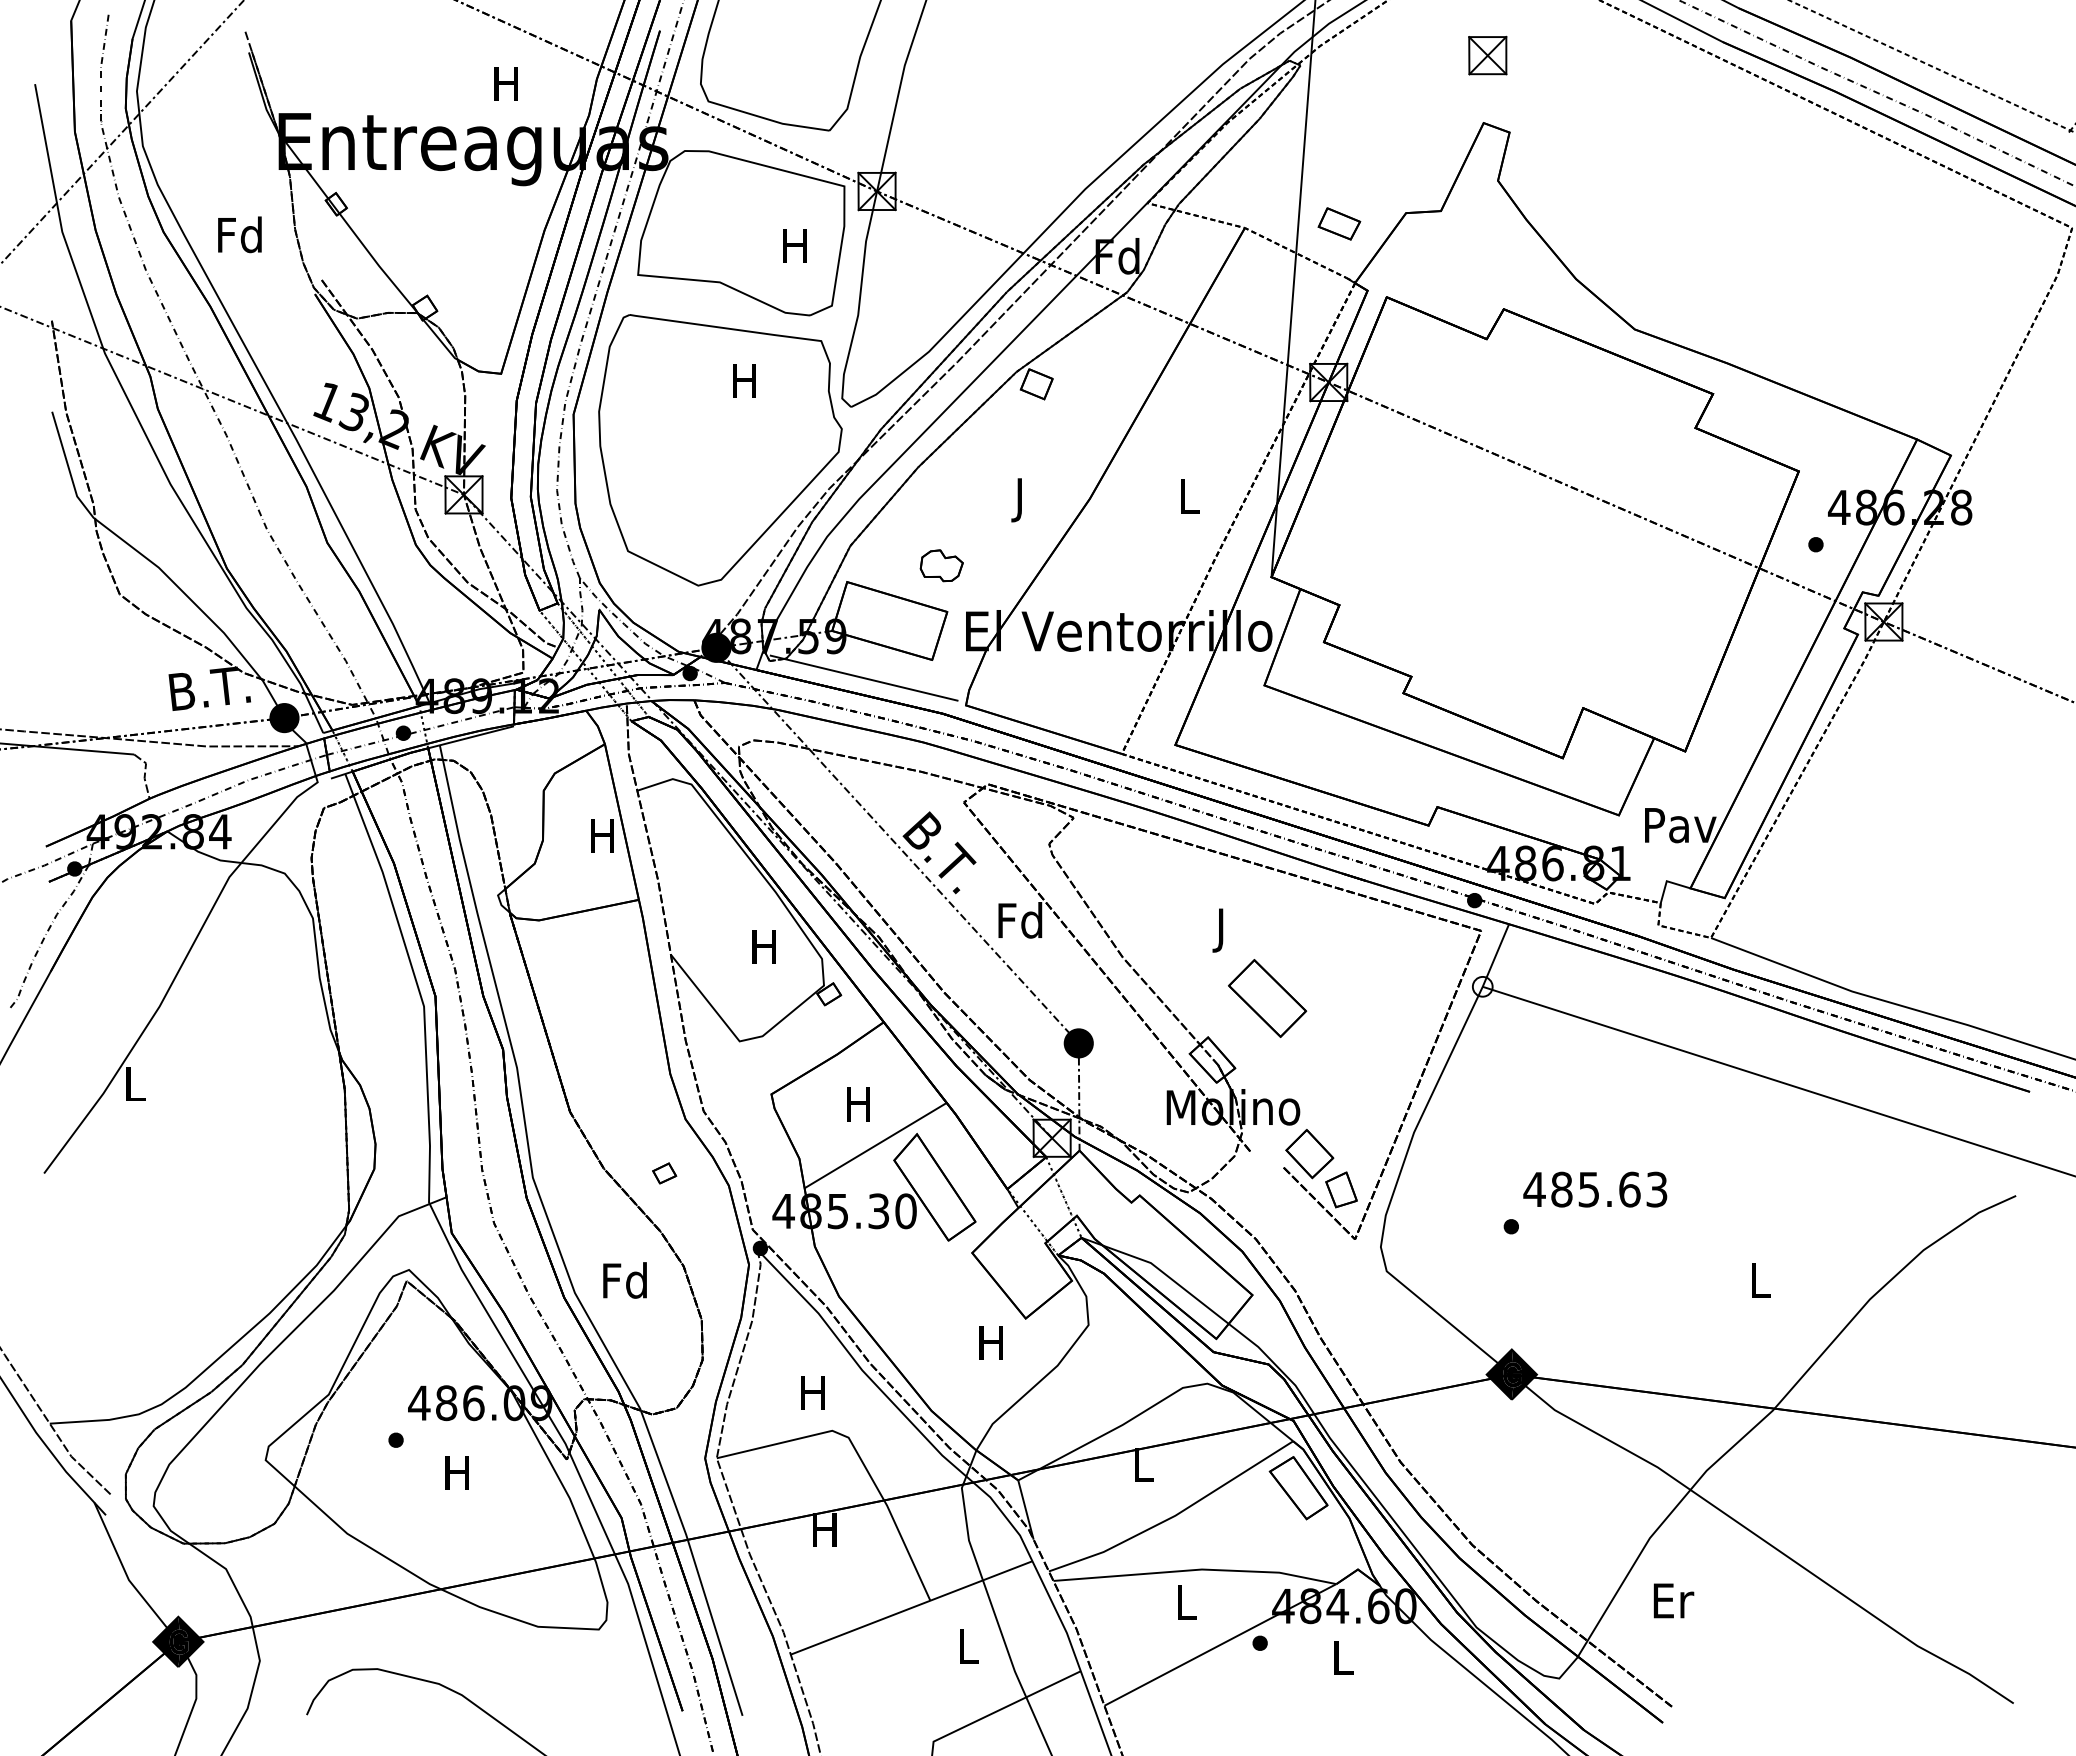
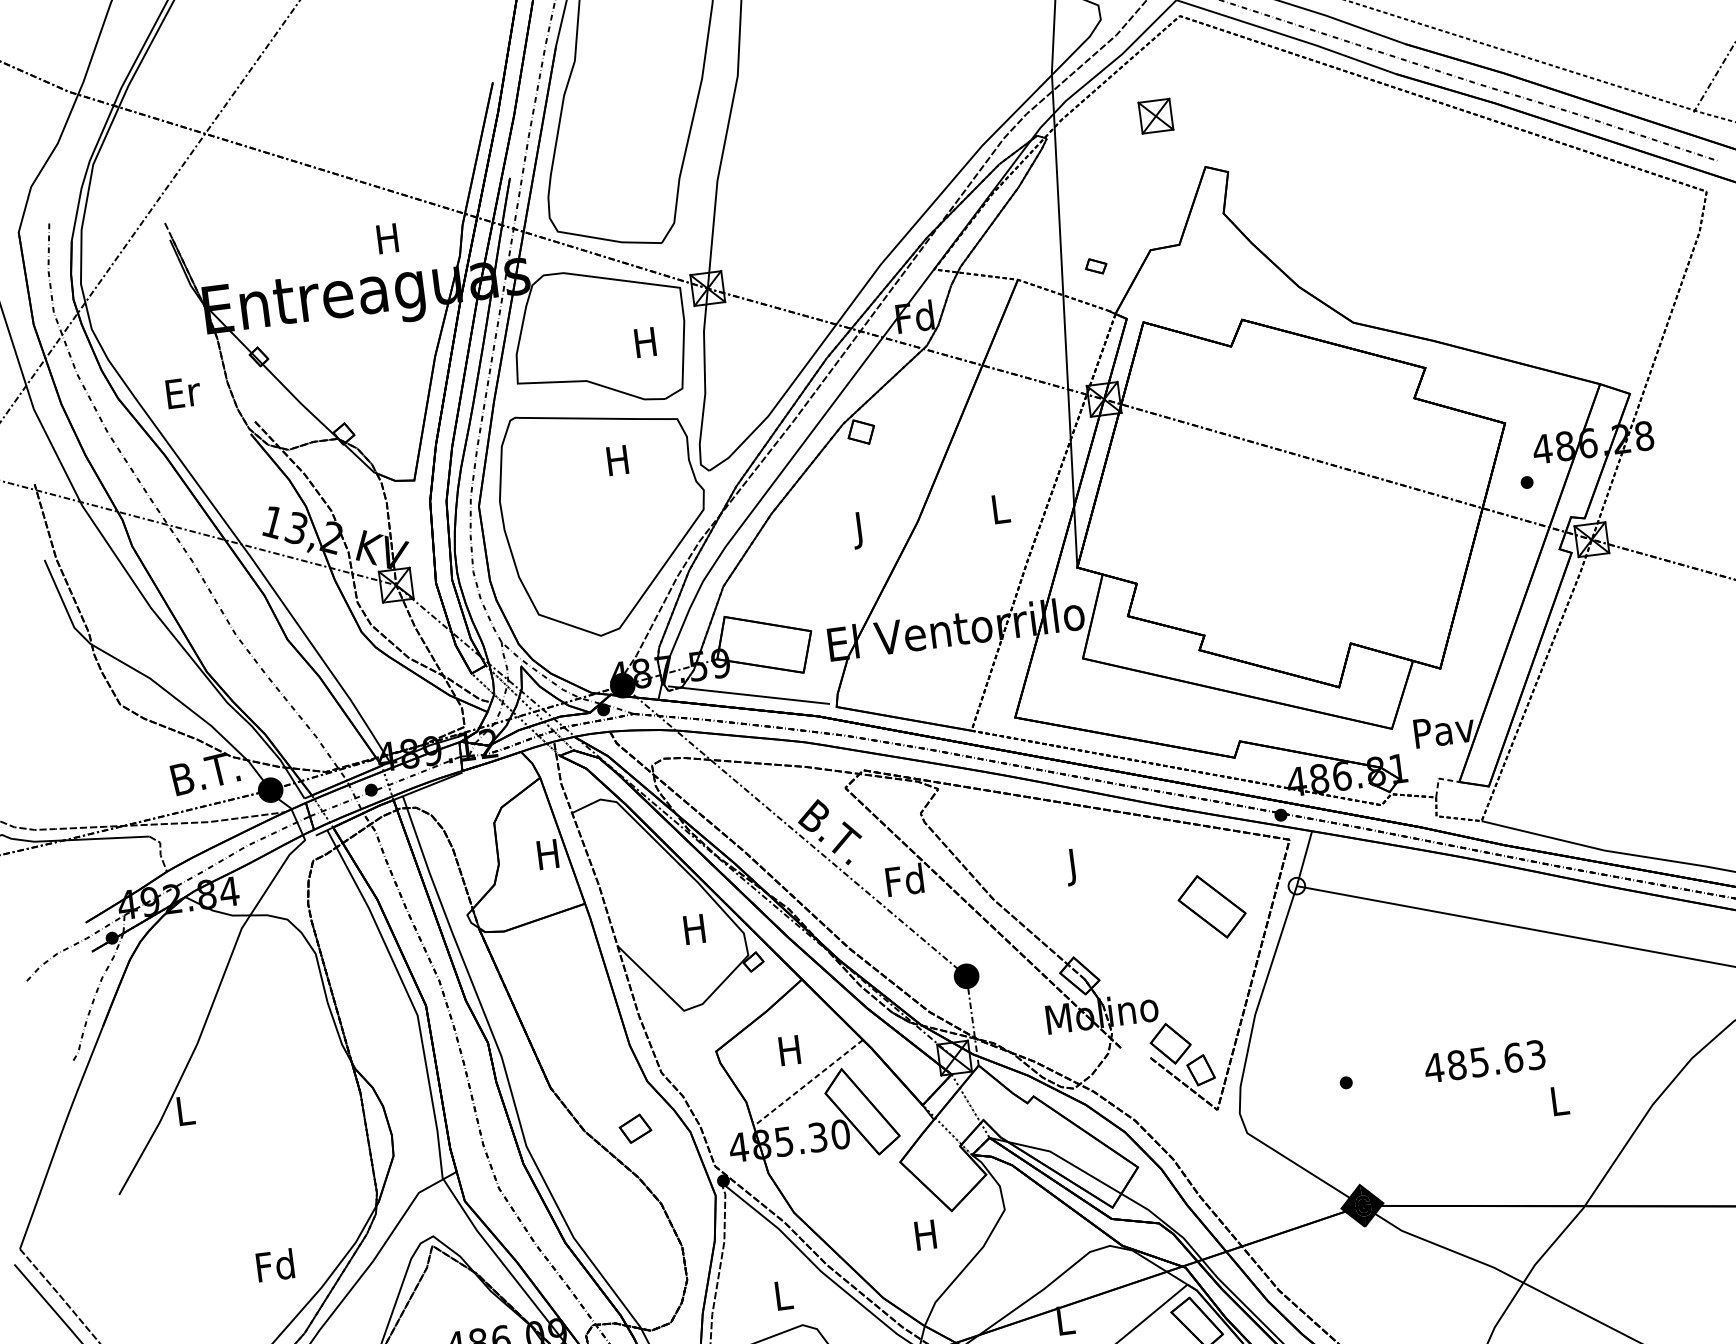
part: (1487, 55) -> (1155, 116), moved
part: (1339, 223) -> (1096, 265), size x0.6
text: (239, 234) -> (181, 392), Fd -> Er
part: (941, 565) -> (801, 593), removed
line: (1667, 881) -> (1439, 778), solid -> dashed
part: (1267, 998) -> (1212, 906), moved
line: (875, 1145) -> (808, 1083), solid -> dashed
part: (664, 1173) -> (635, 1128), size x1.6
text: (1595, 1189) -> (1484, 1061), moved
text: (624, 1280) -> (274, 1265), moved
text: (812, 1392) -> (782, 1295), H -> L

